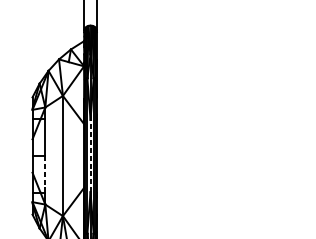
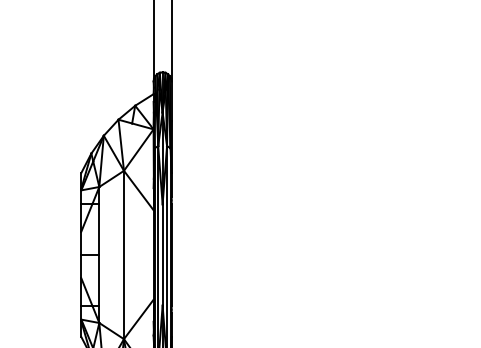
line: (90, 156) -> (162, 255), dashed -> solid
line: (45, 174) -> (99, 280), dashed -> solid

